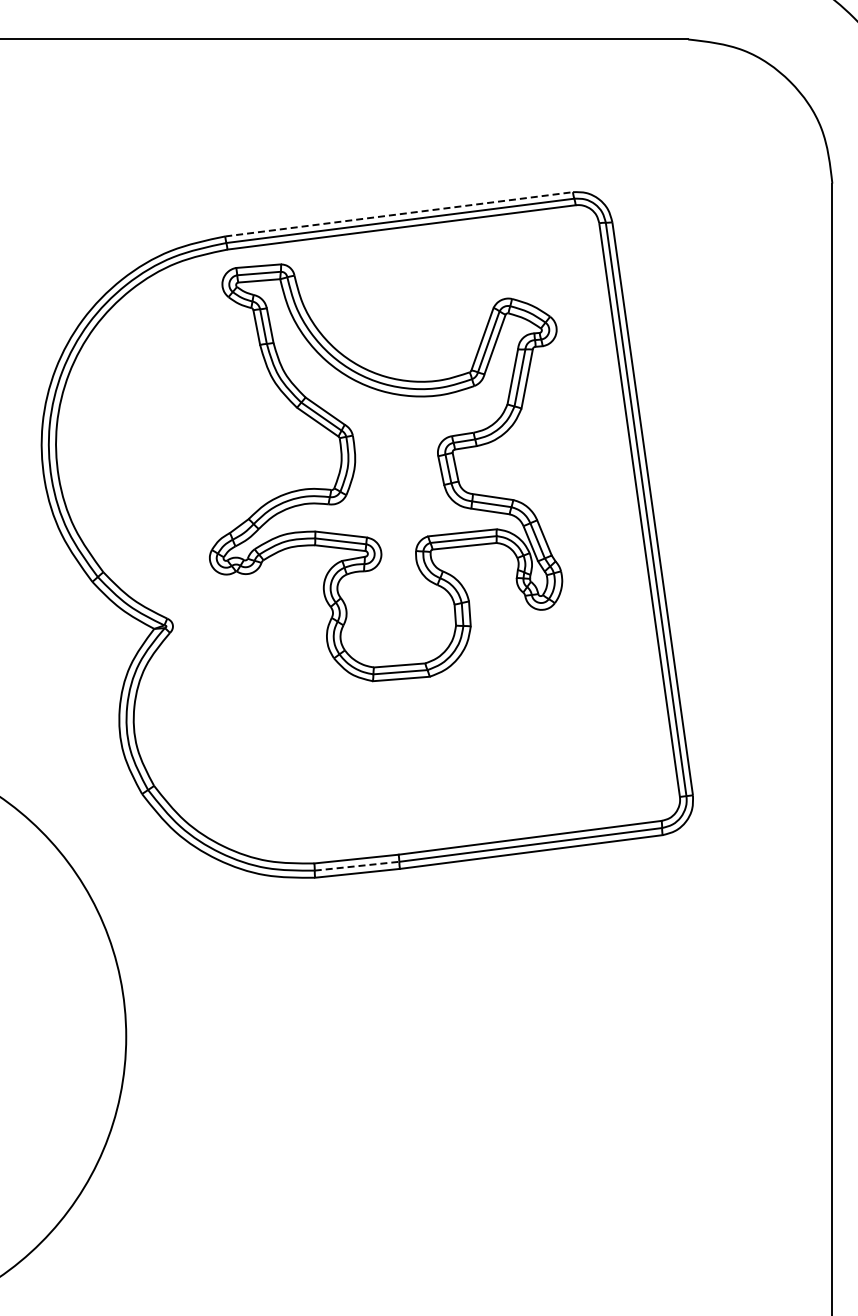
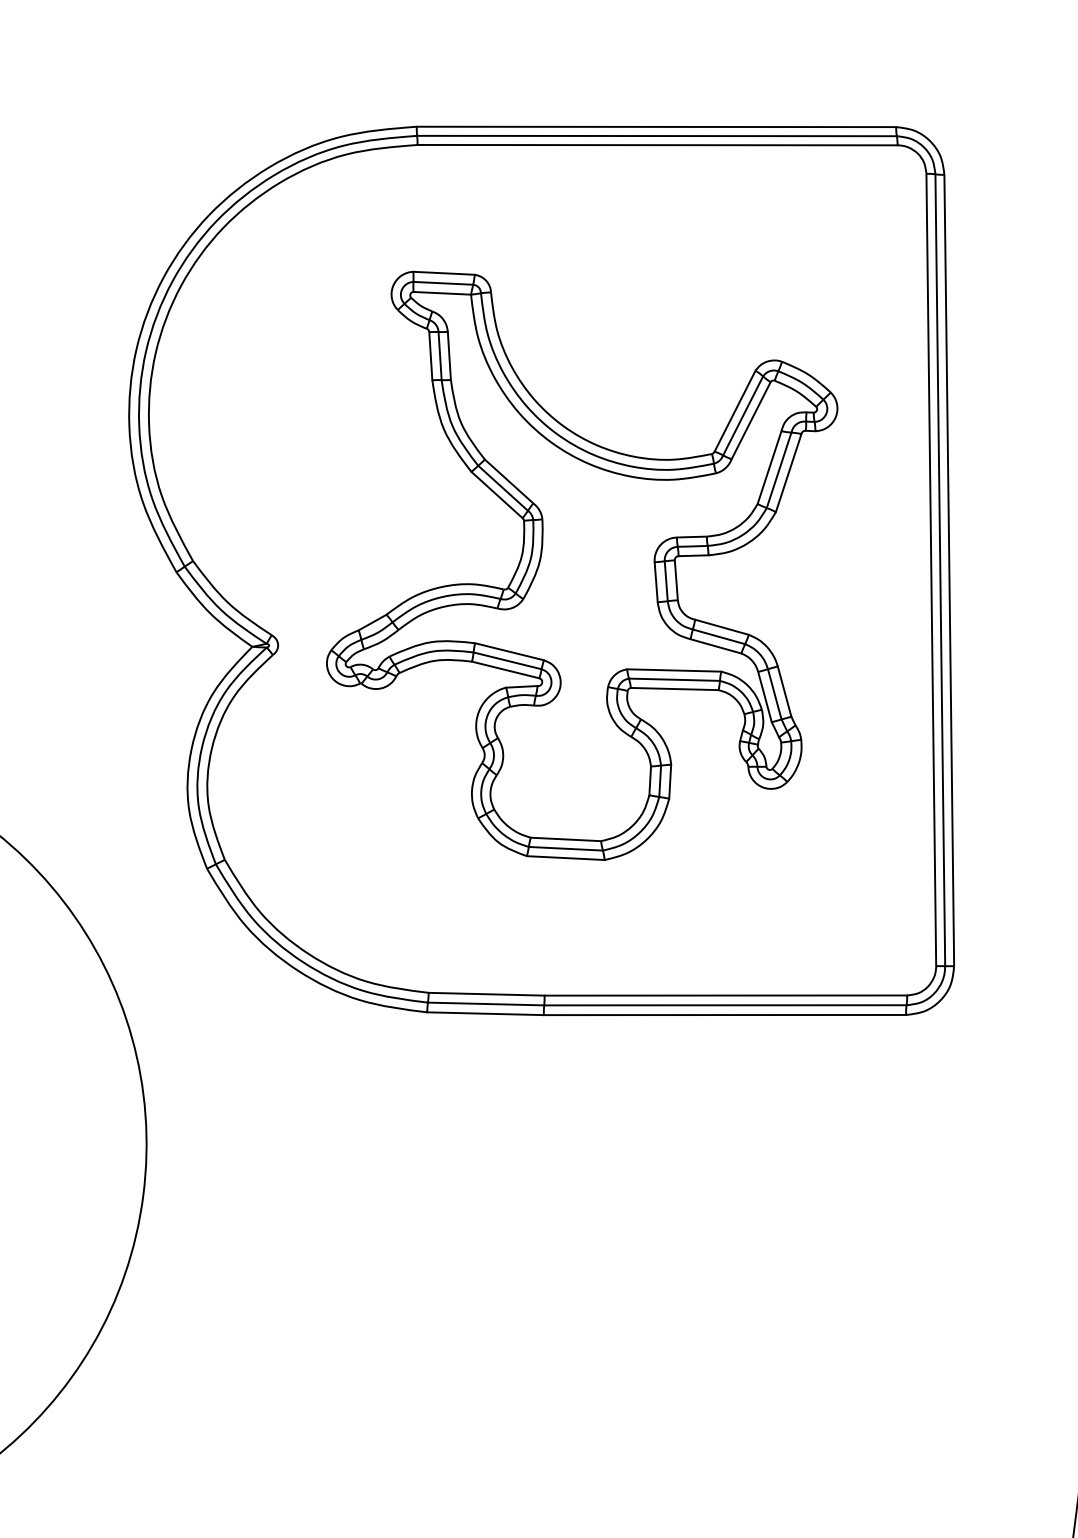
line: (399, 214) -> (656, 127), dashed -> solid
part: (386, 472) -> (581, 575), moved
line: (357, 866) -> (486, 1004), dashed -> solid

